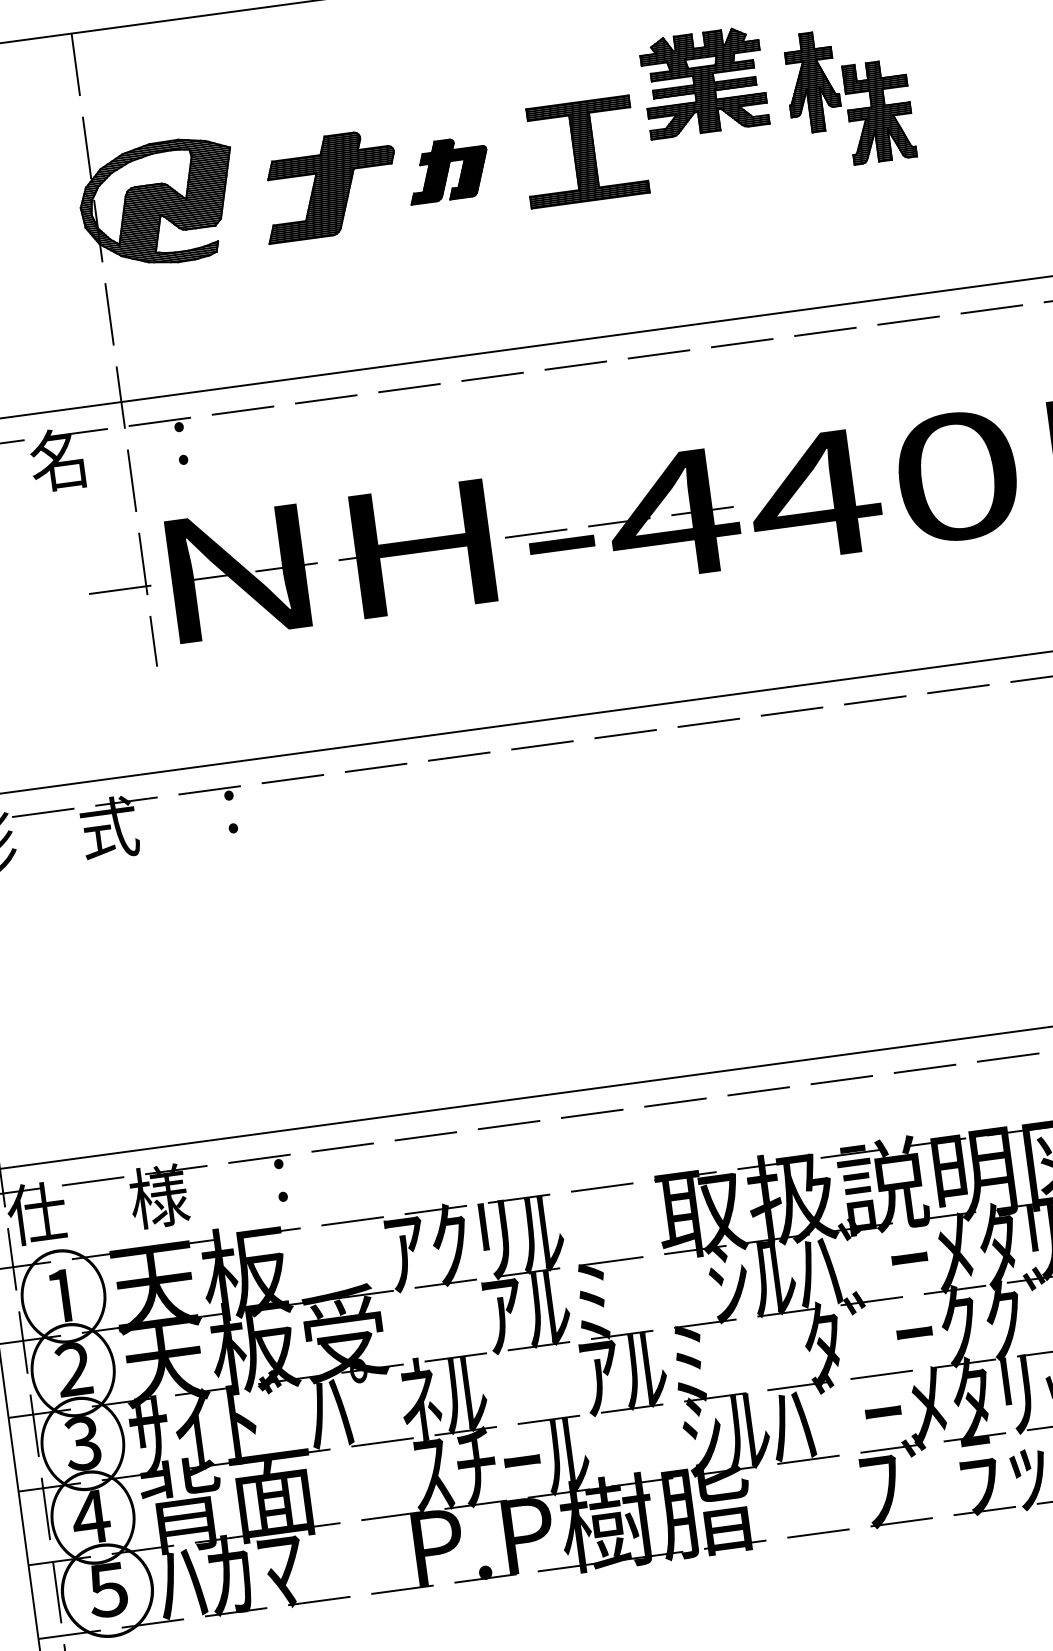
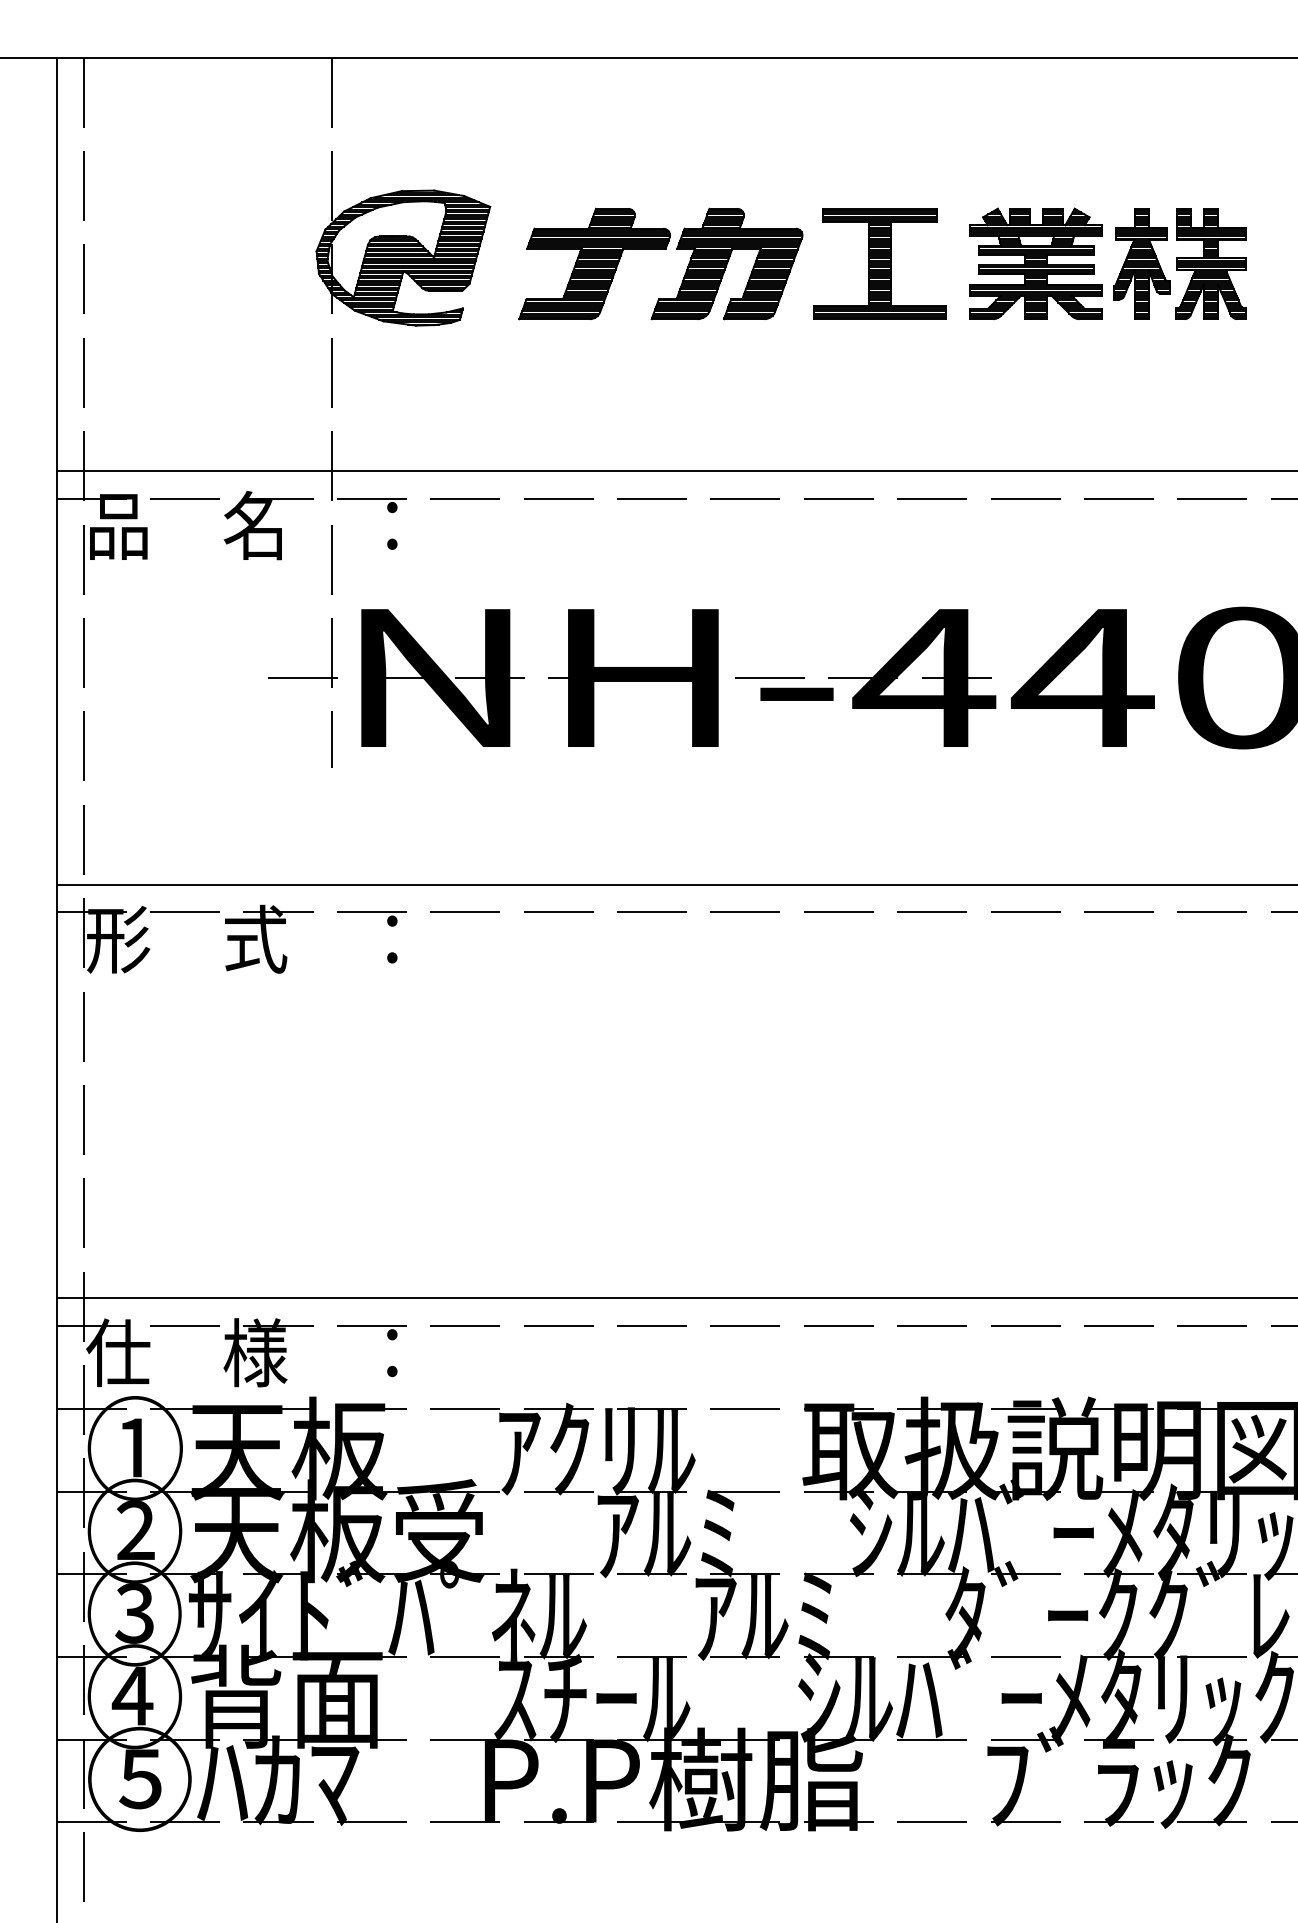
part: (703, 82) -> (1035, 263), moved
part: (812, 82) -> (1141, 263), moved
part: (447, 169) -> (726, 263), size x1.67

